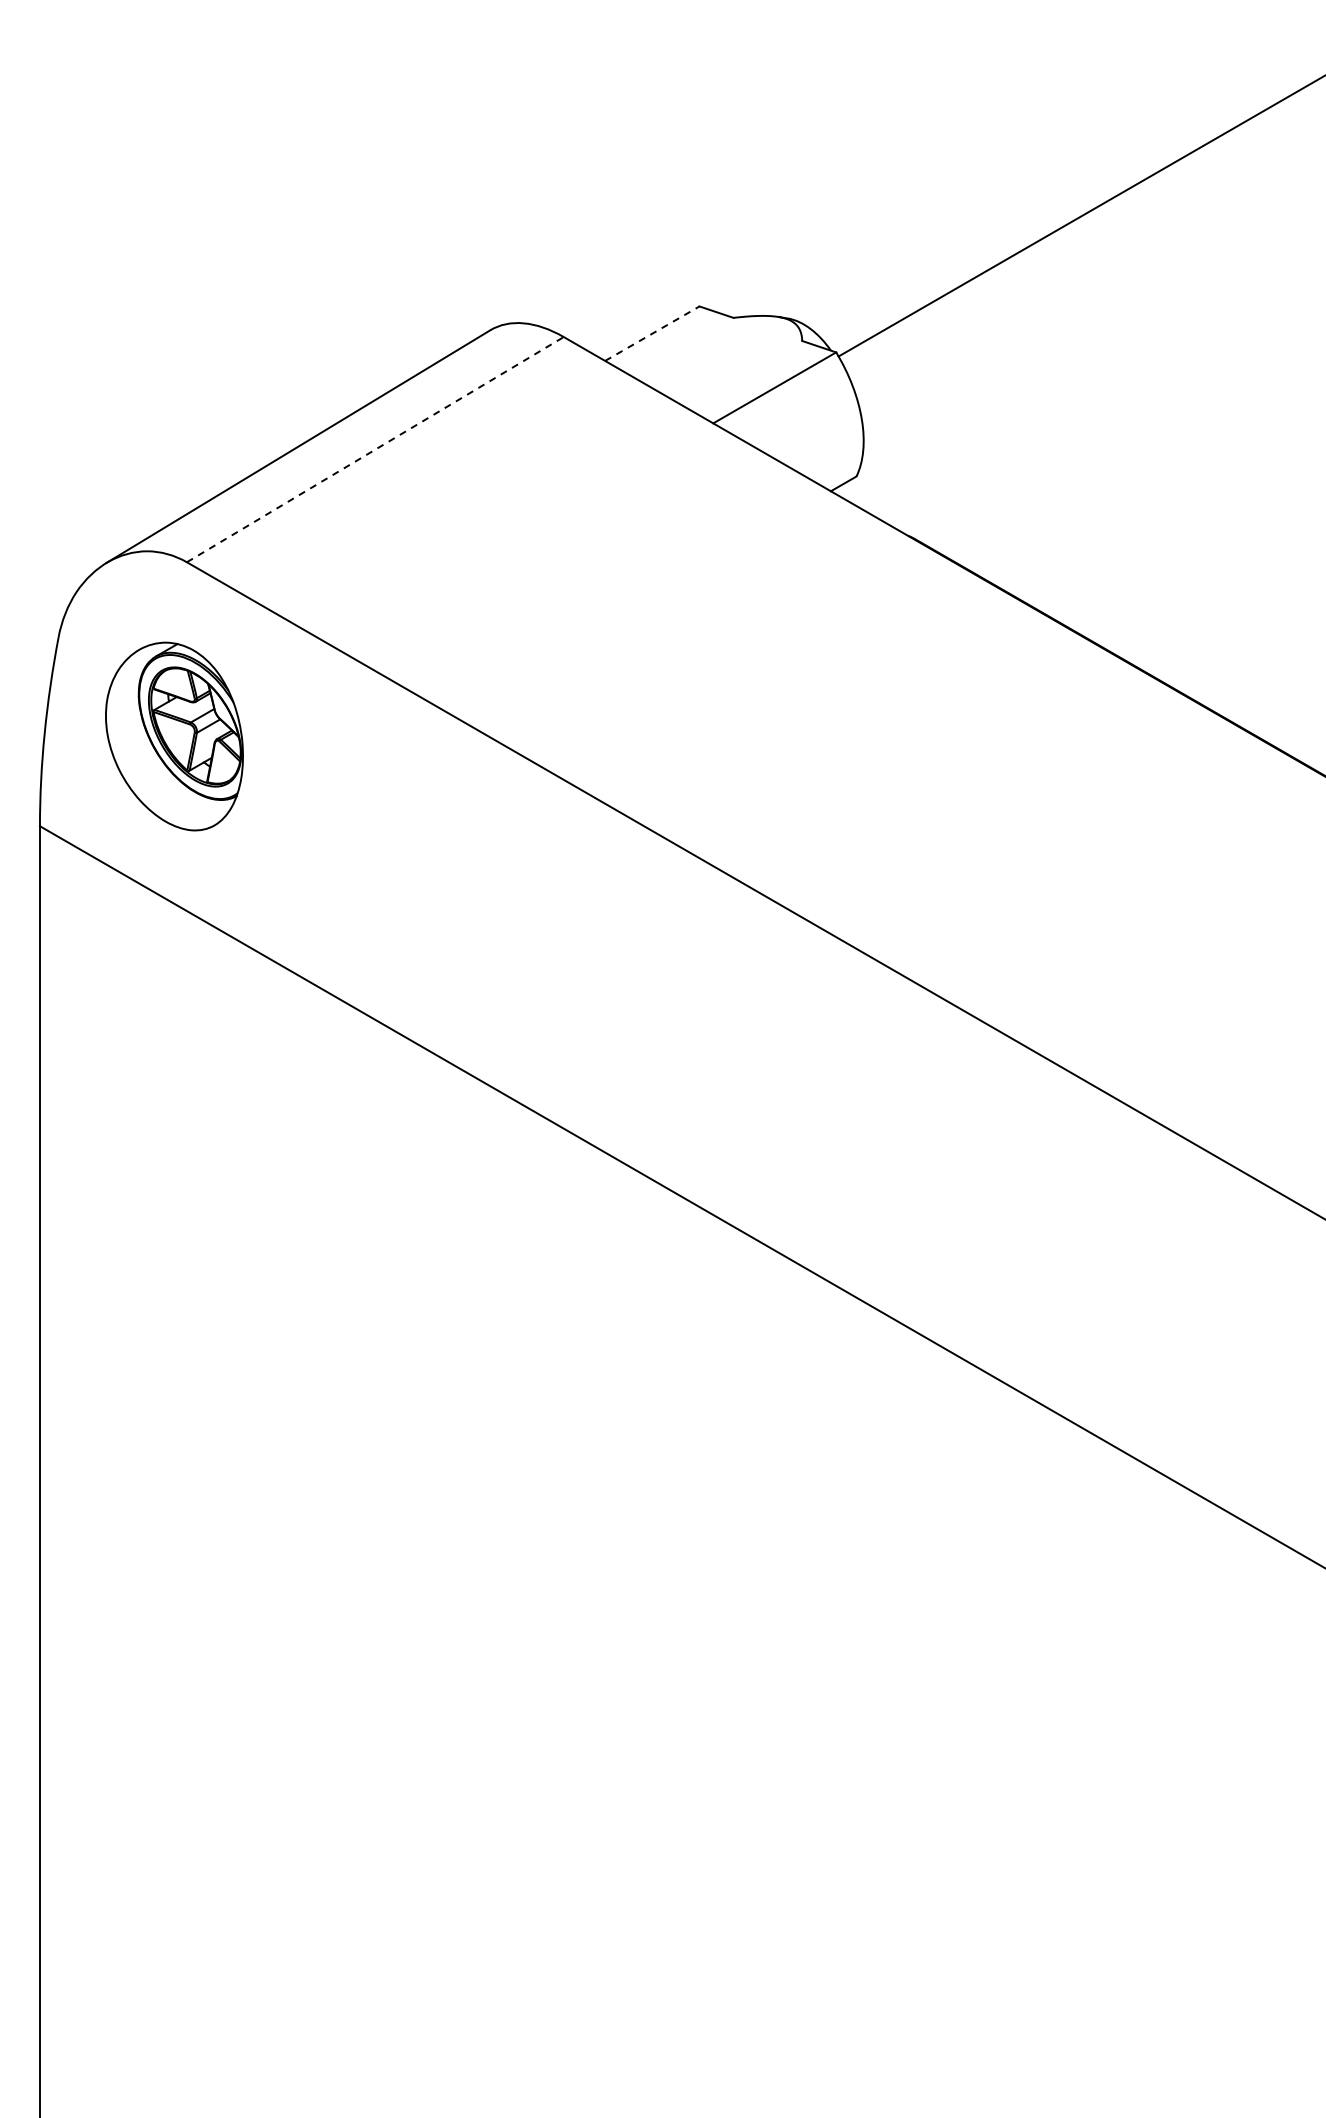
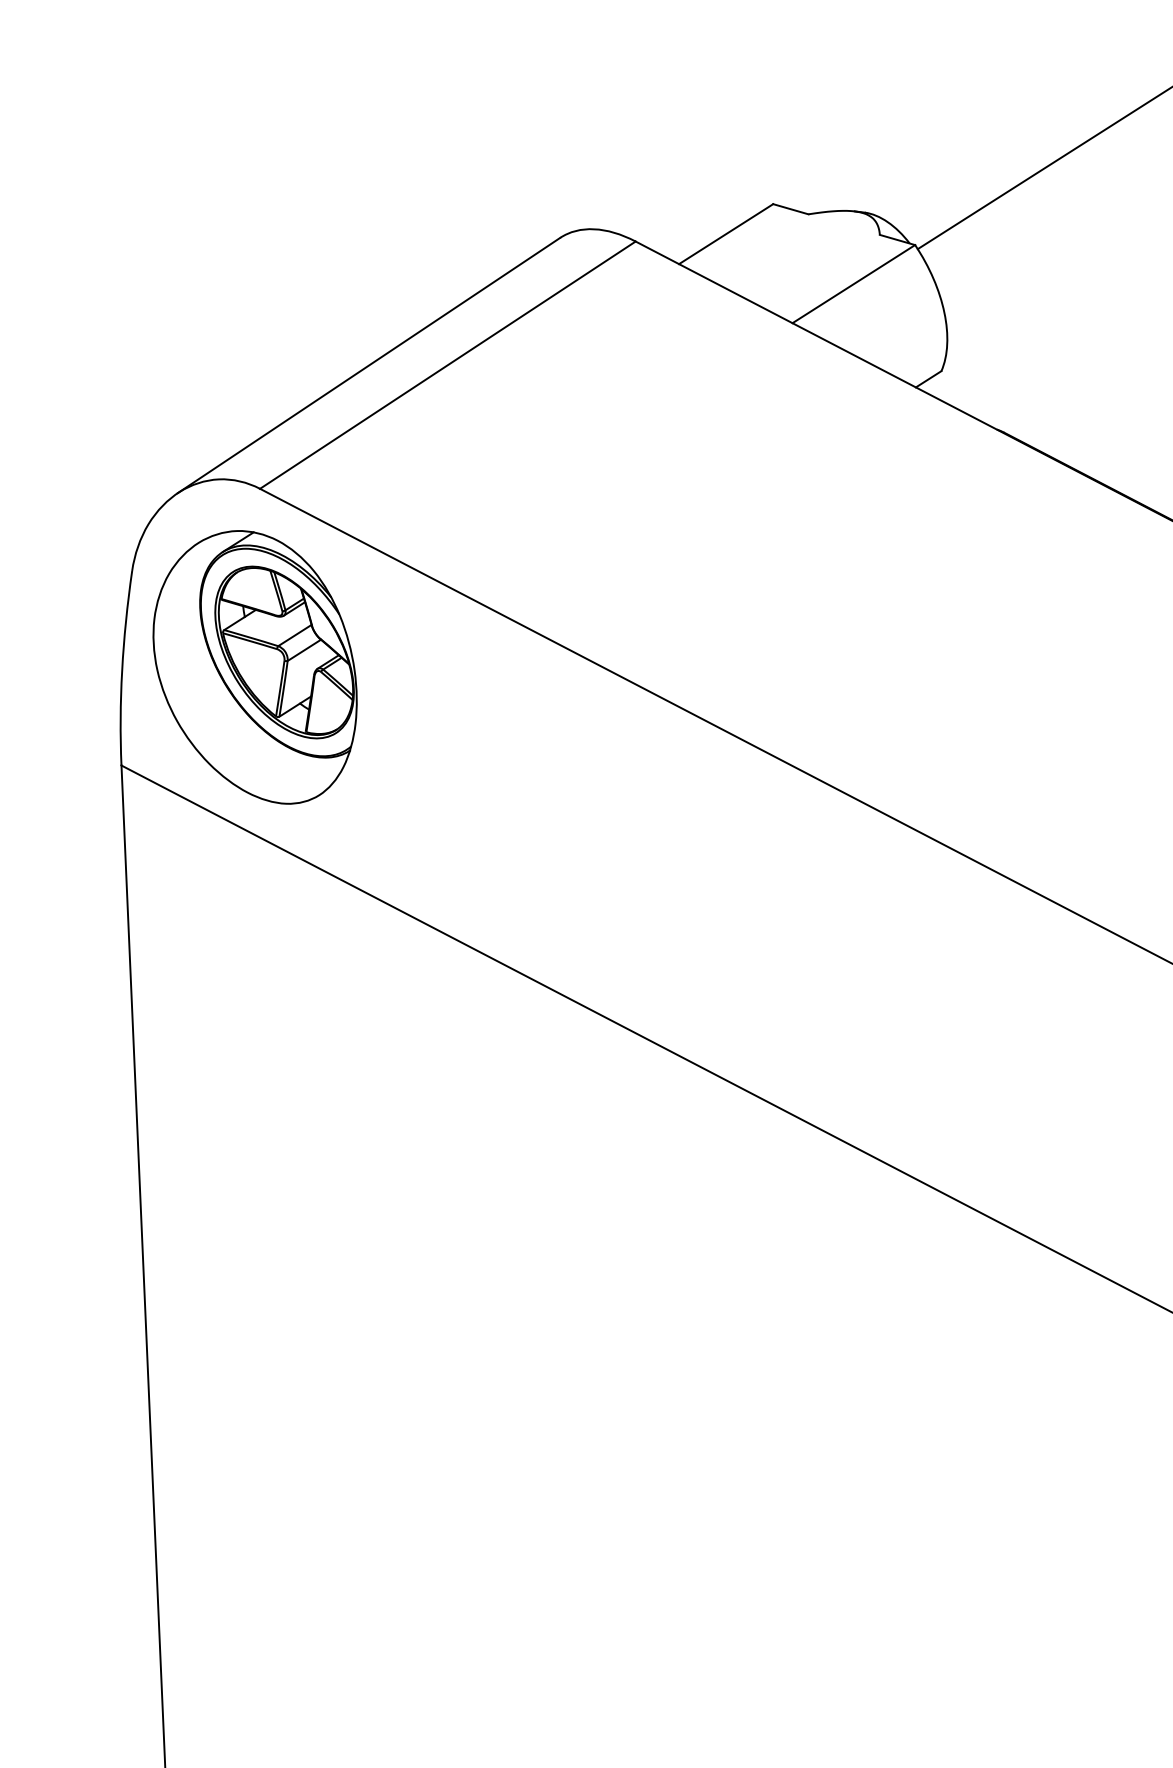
line: (652, 333) -> (726, 233), dashed -> solid
line: (375, 449) -> (448, 365), dashed -> solid
part: (174, 736) -> (255, 667), size x1.43

